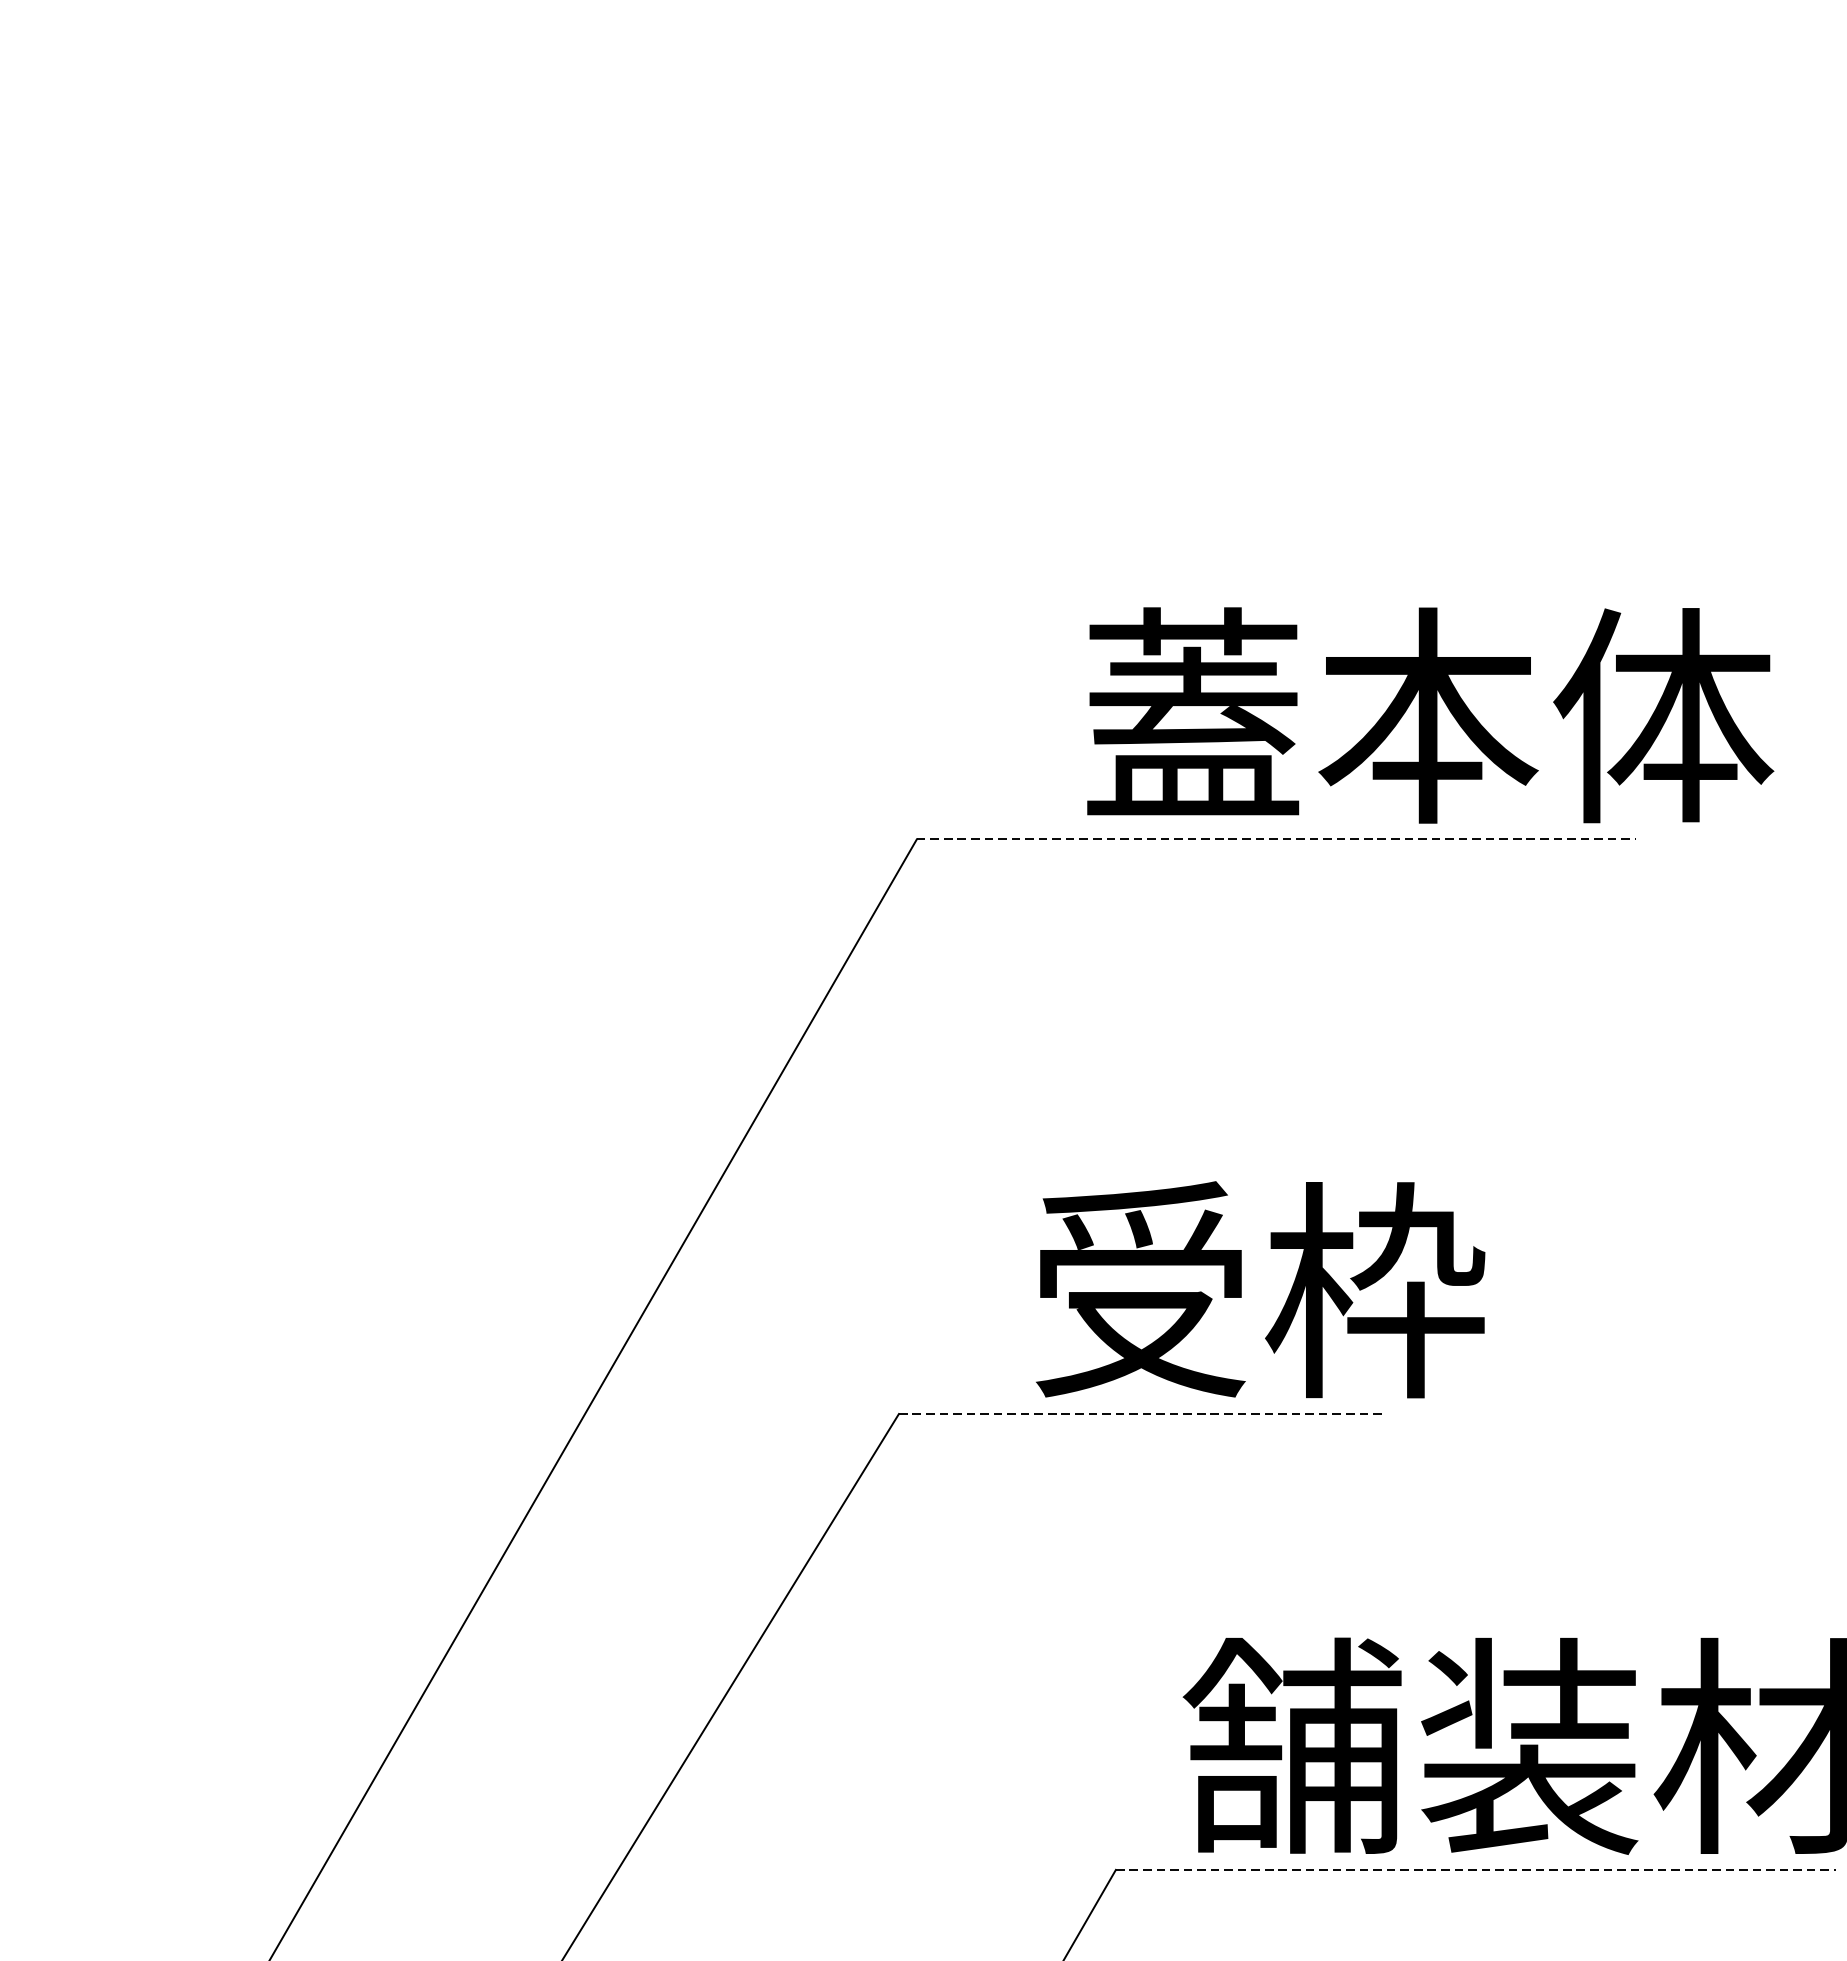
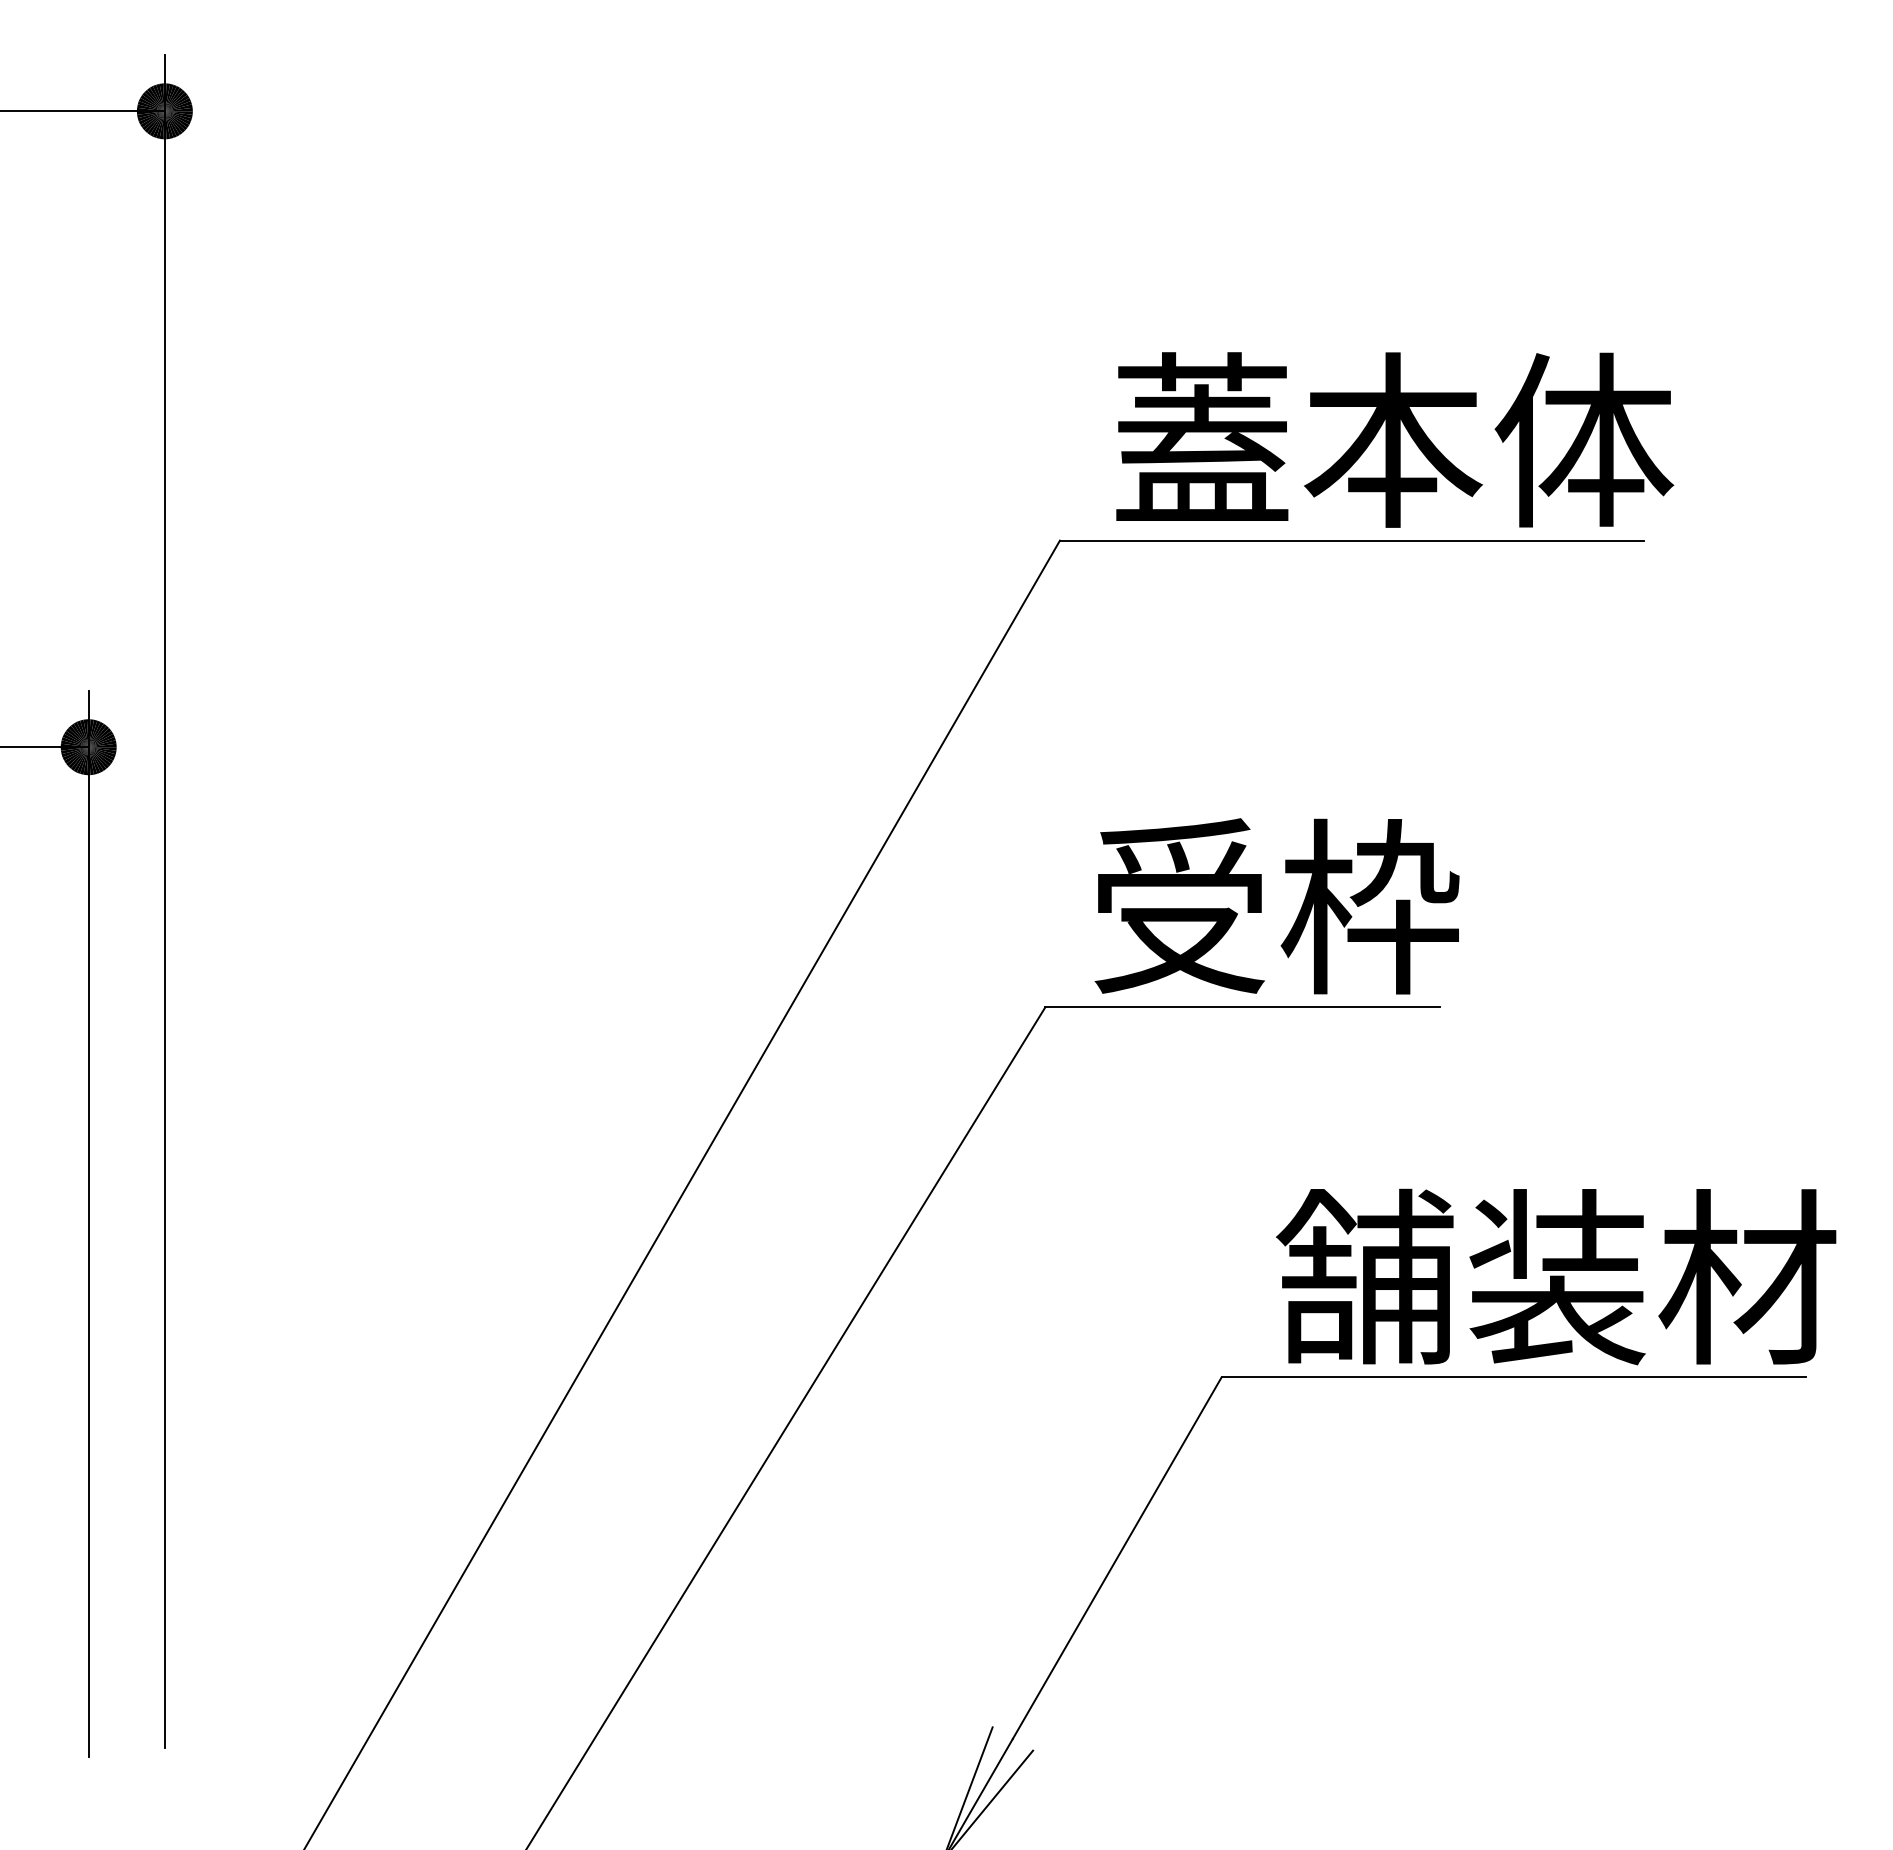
text: (1431, 714) -> (1395, 439), moved
line: (1277, 839) -> (1352, 540), dashed -> solid
text: (1259, 1289) -> (1276, 906), moved
line: (1142, 1414) -> (1243, 1007), dashed -> solid
line: (1476, 1869) -> (1514, 1377), dashed -> solid

